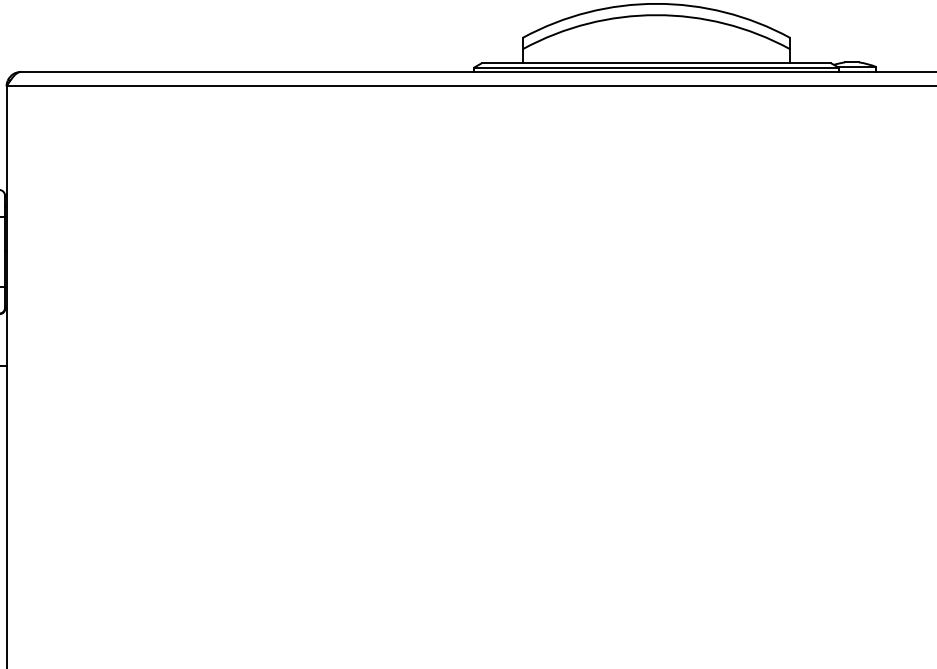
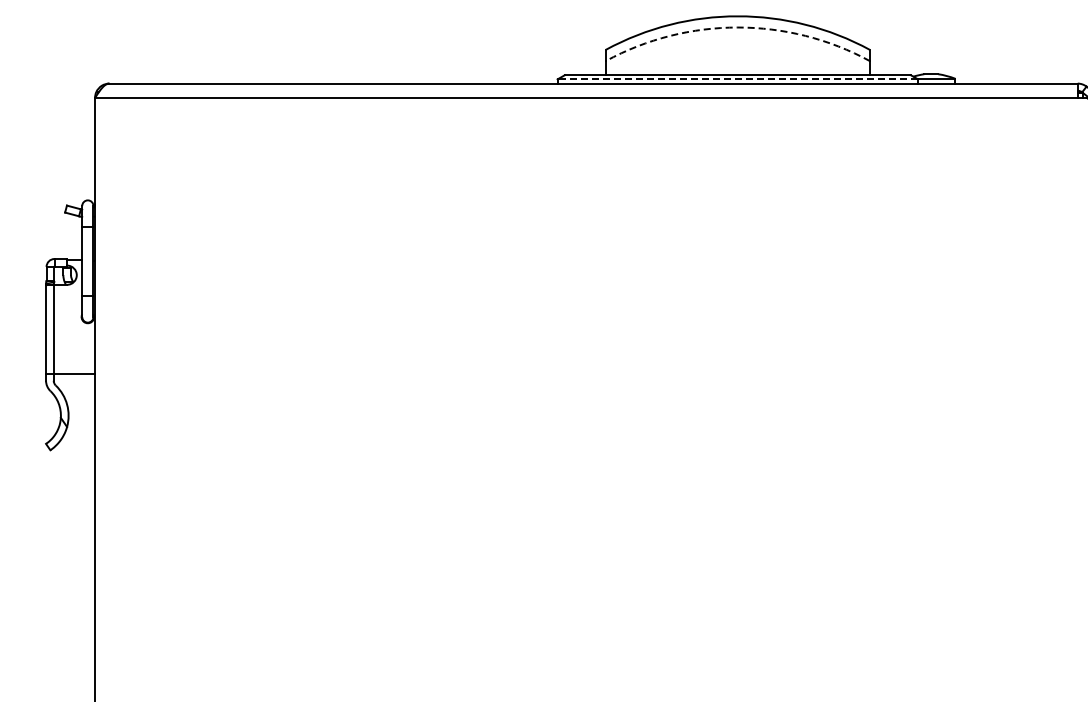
arc: (656, 15) -> (737, 27), solid -> dashed
line: (656, 67) -> (737, 79), solid -> dashed

